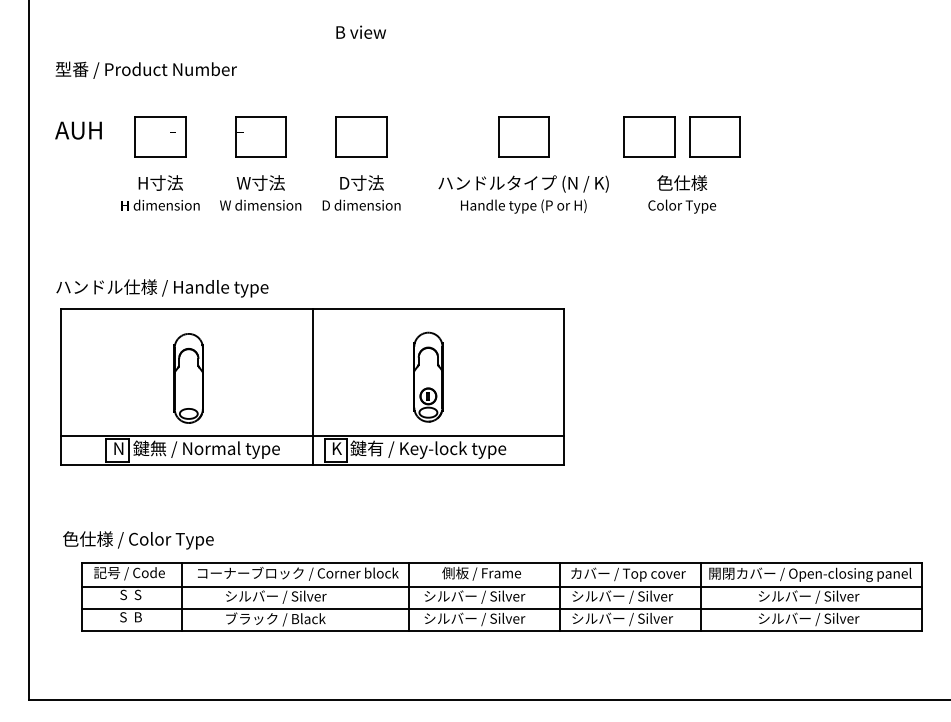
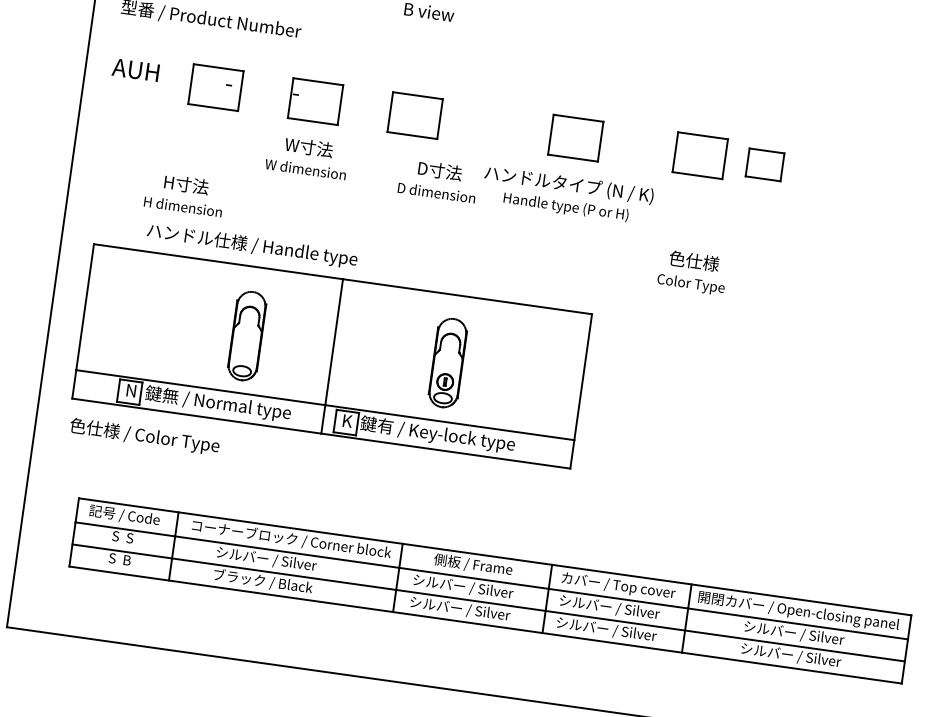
part: (714, 136) -> (764, 164), size x0.7
text: (160, 192) -> (184, 194), moved
text: (361, 192) -> (438, 180), moved
text: (682, 194) -> (692, 272), moved
text: (162, 288) -> (252, 246), moved
part: (188, 378) -> (246, 336), moved
text: (138, 540) -> (144, 436), moved

